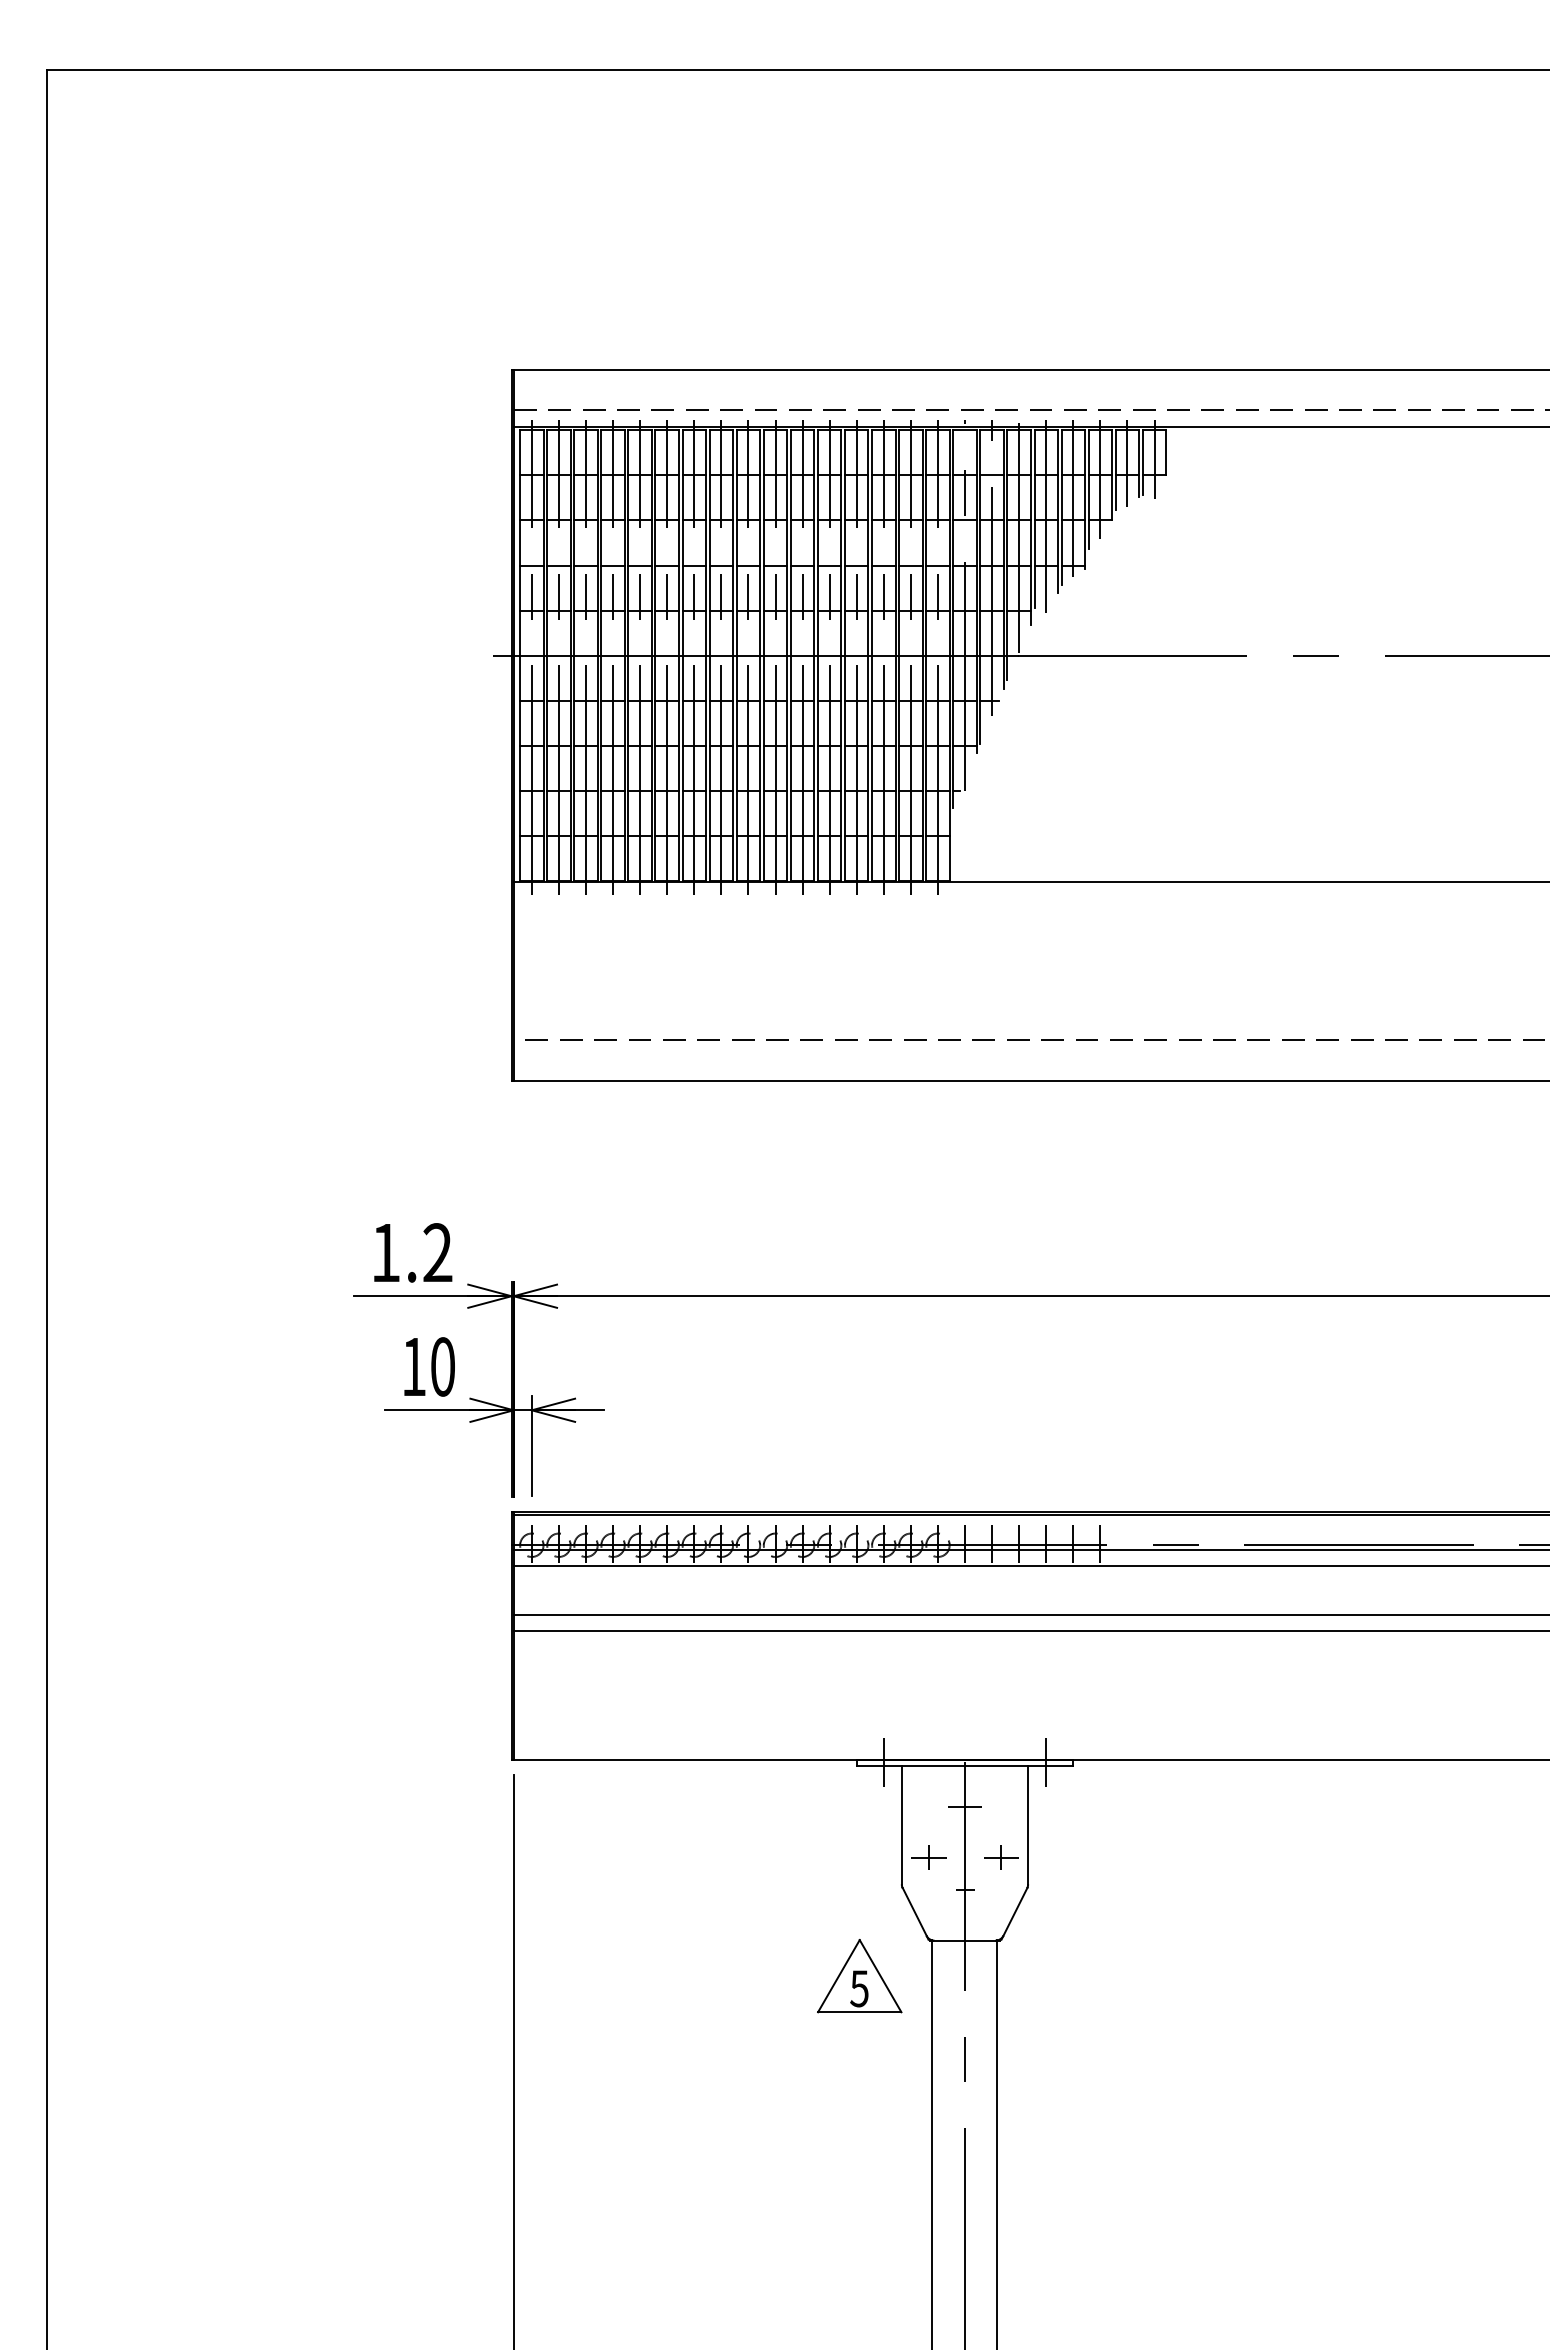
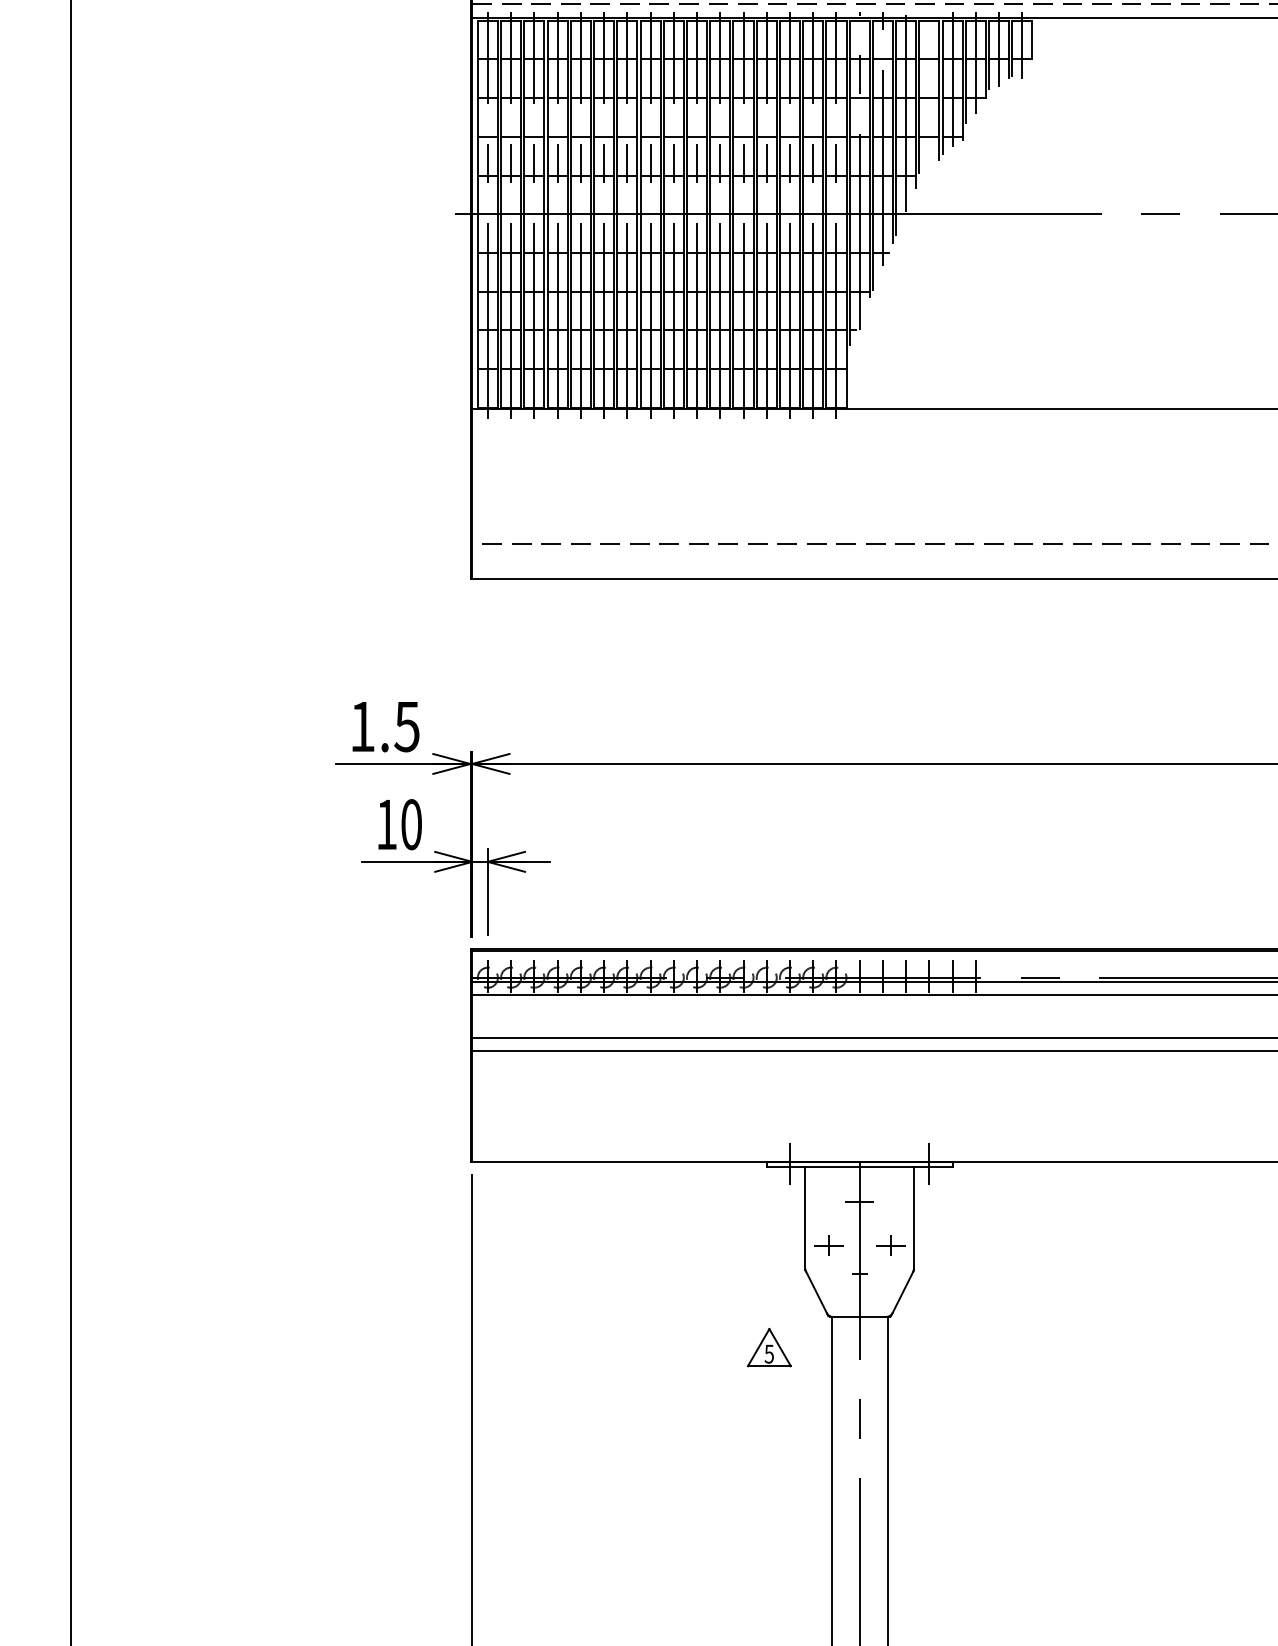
line: (1046, 516) -> (929, 94), removed
text: (437, 1252) -> (406, 726), 1.2 -> 1.5
part: (859, 1976) -> (769, 1347), size x0.6

